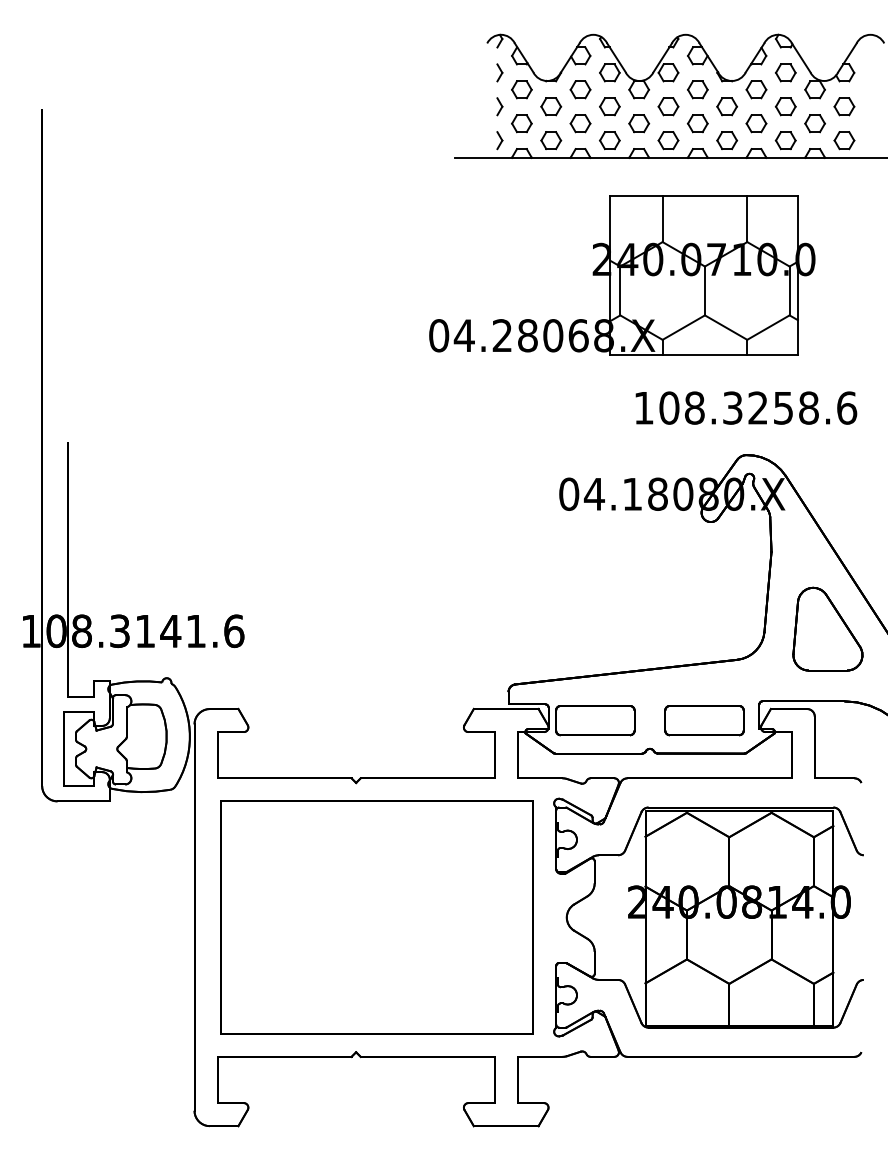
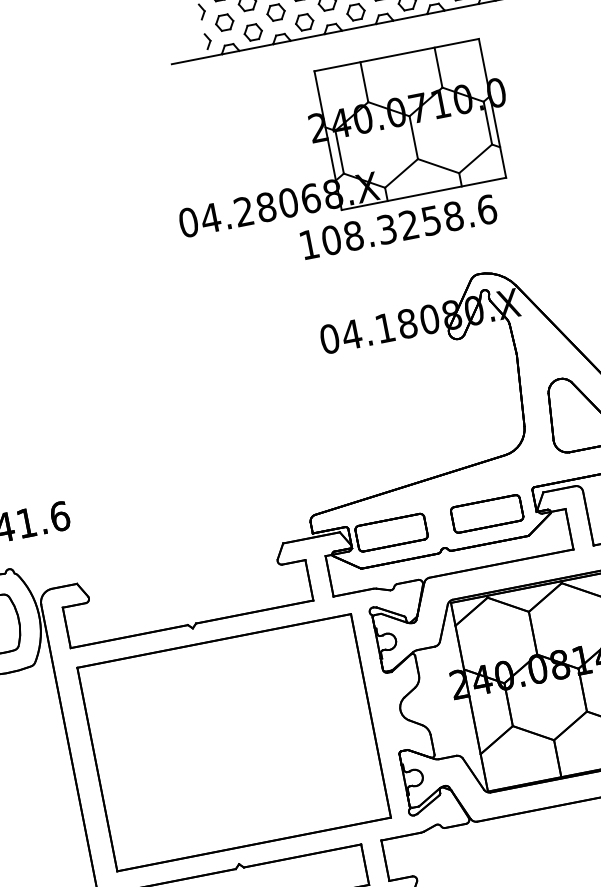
text: (746, 407) -> (398, 226), moved

